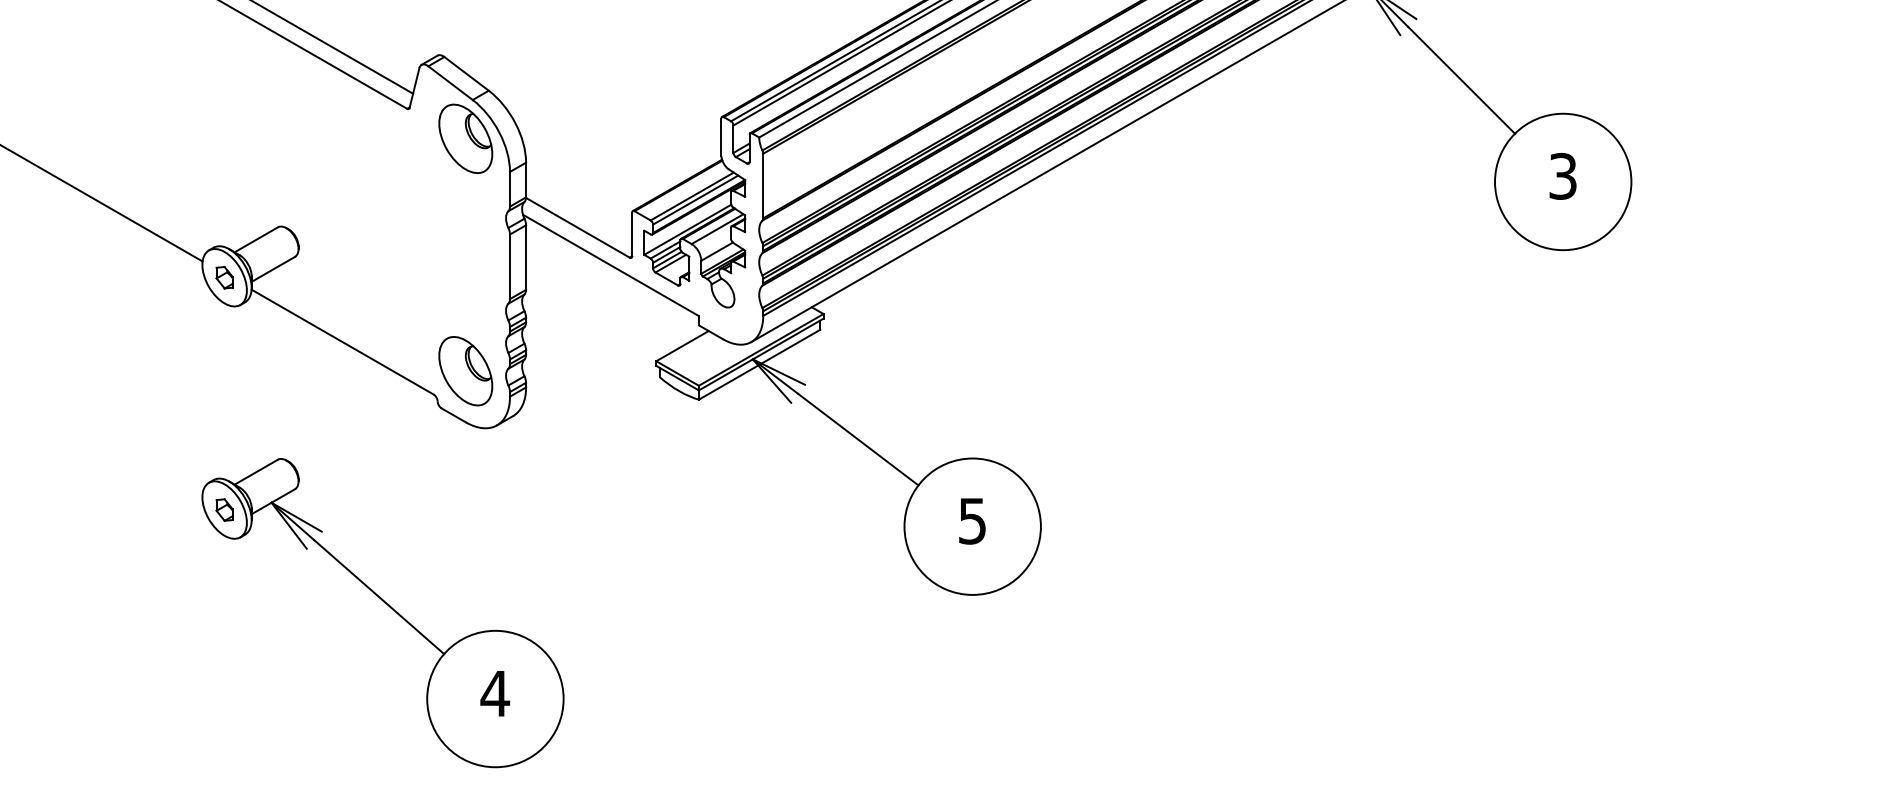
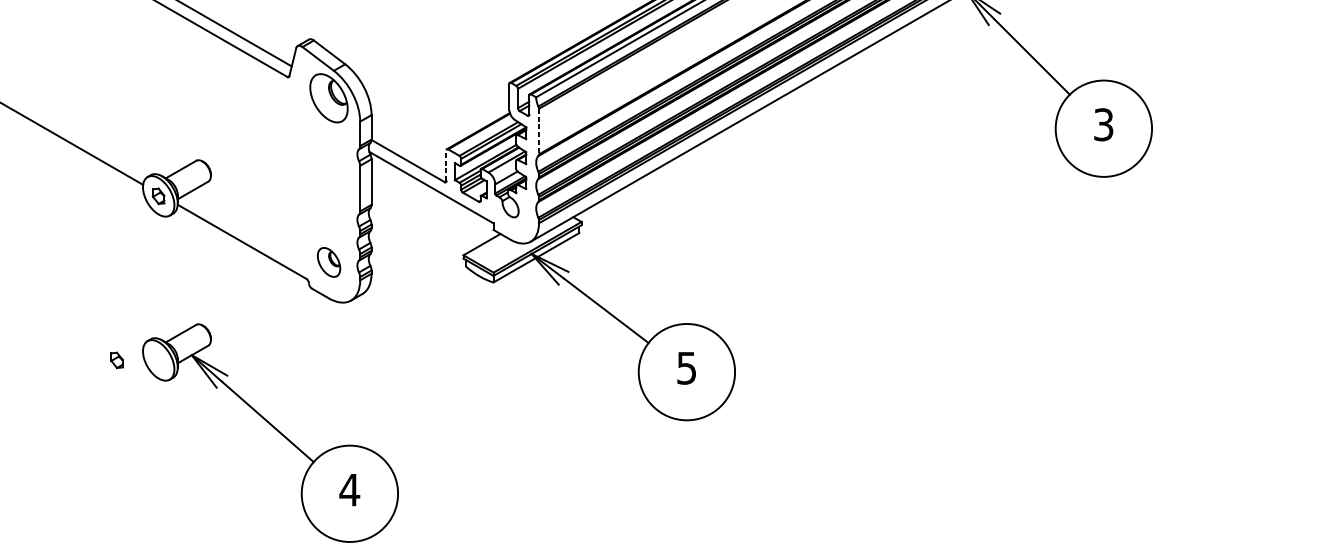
line: (763, 186) -> (539, 131), solid -> dashed
line: (632, 234) -> (446, 165), solid -> dashed
part: (465, 371) -> (328, 262), size x0.6
part: (224, 509) -> (116, 359), moved

